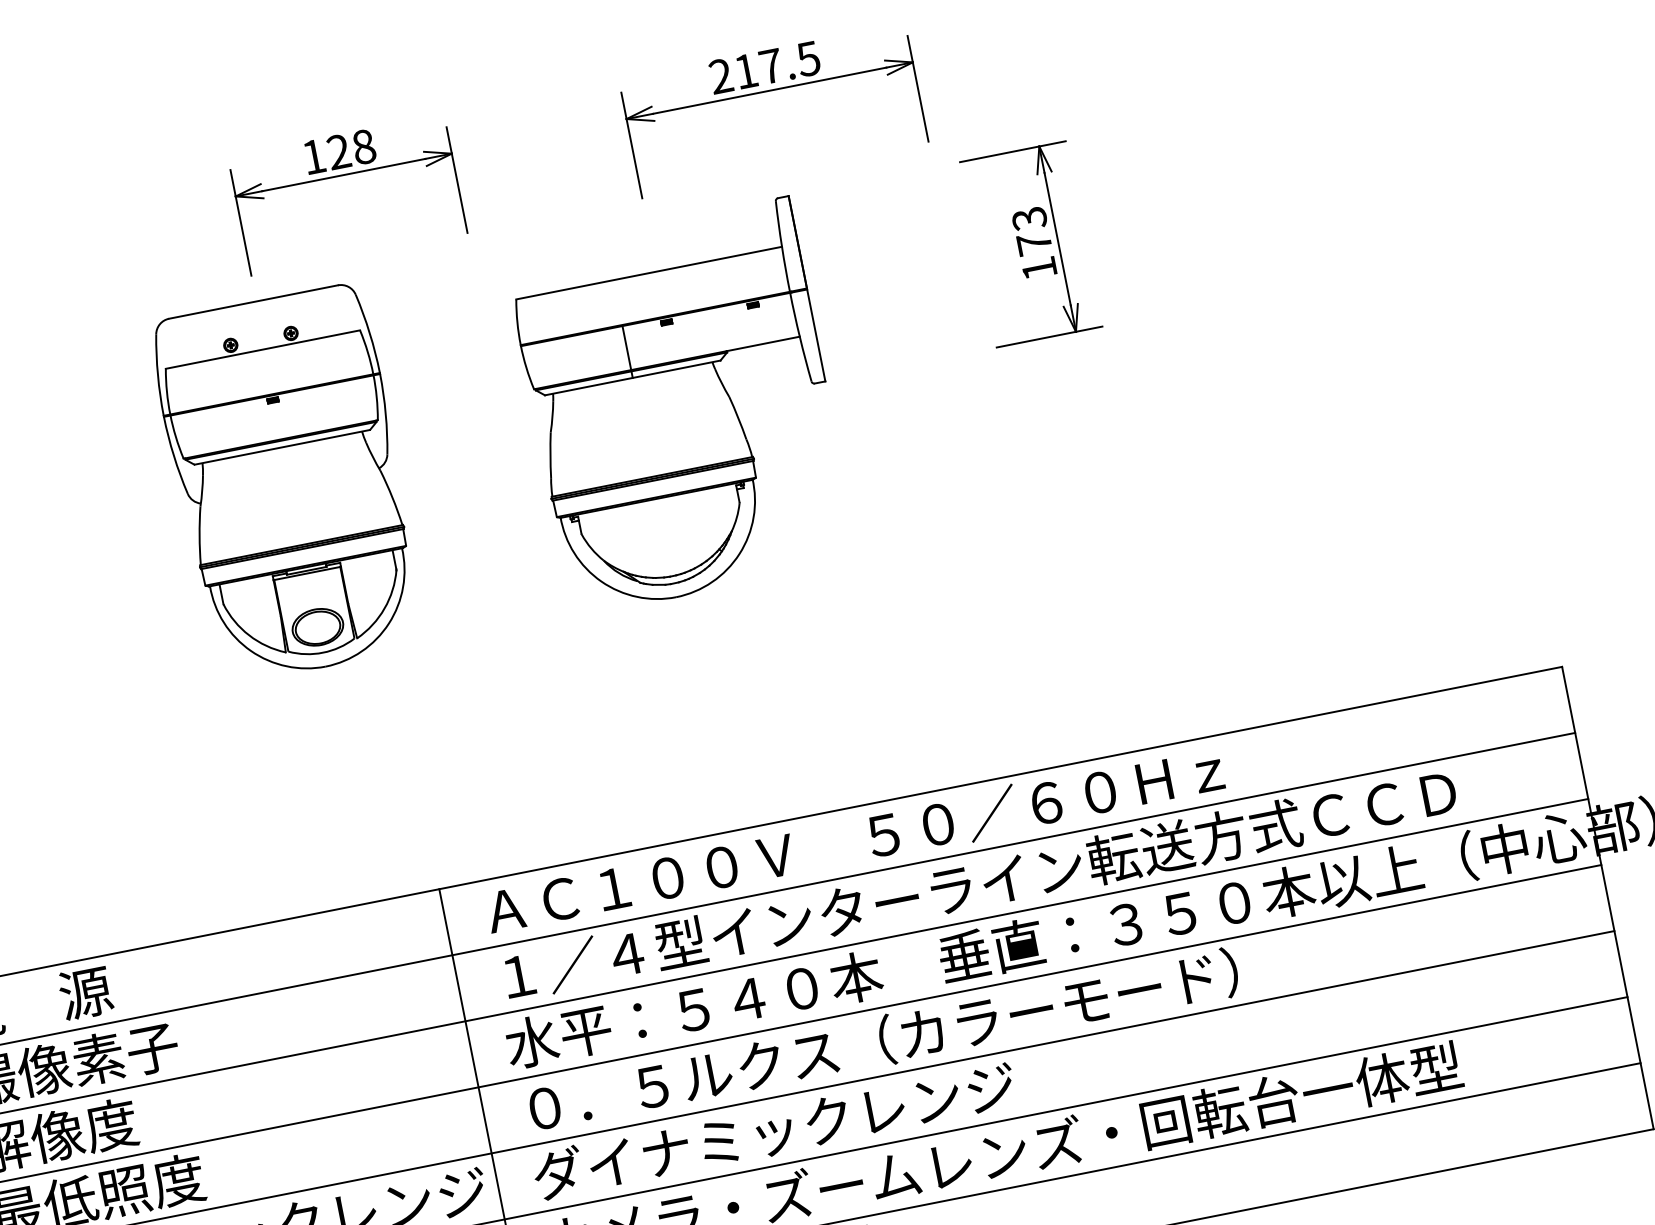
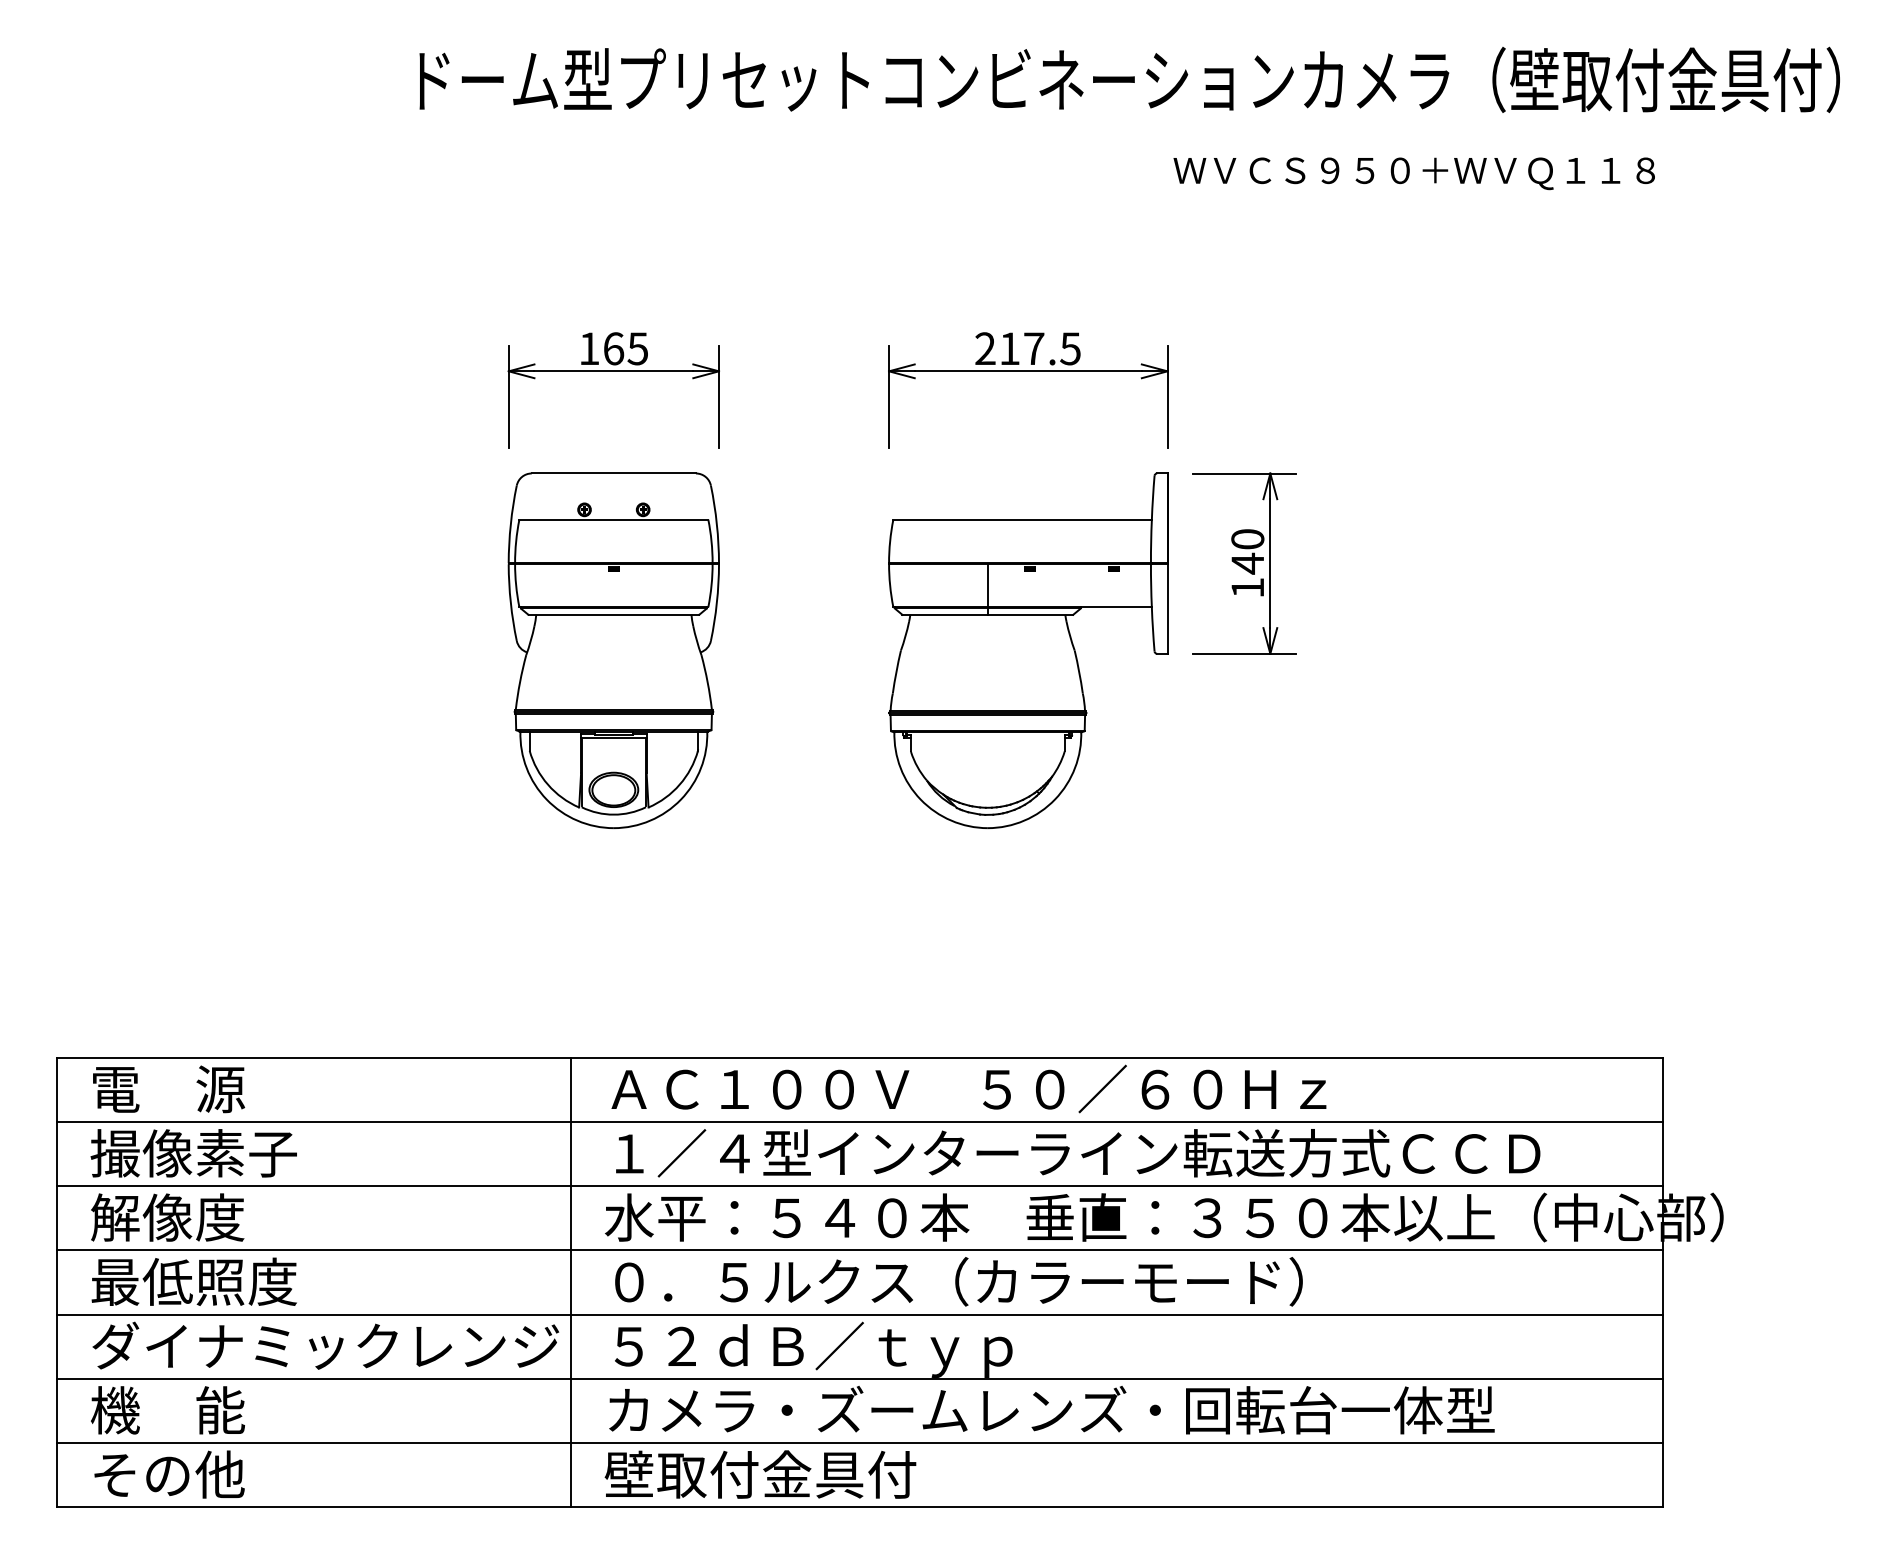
text: (351, 149) -> (625, 348), 128 -> 165
text: (1031, 231) -> (1247, 551), 173 -> 140
part: (681, 406) -> (1028, 650), moved
part: (289, 484) -> (613, 650), moved
text: (774, 1134) -> (839, 1349), ダイナミックレンジ -> ５２ｄＢ／ｔｙｐ

